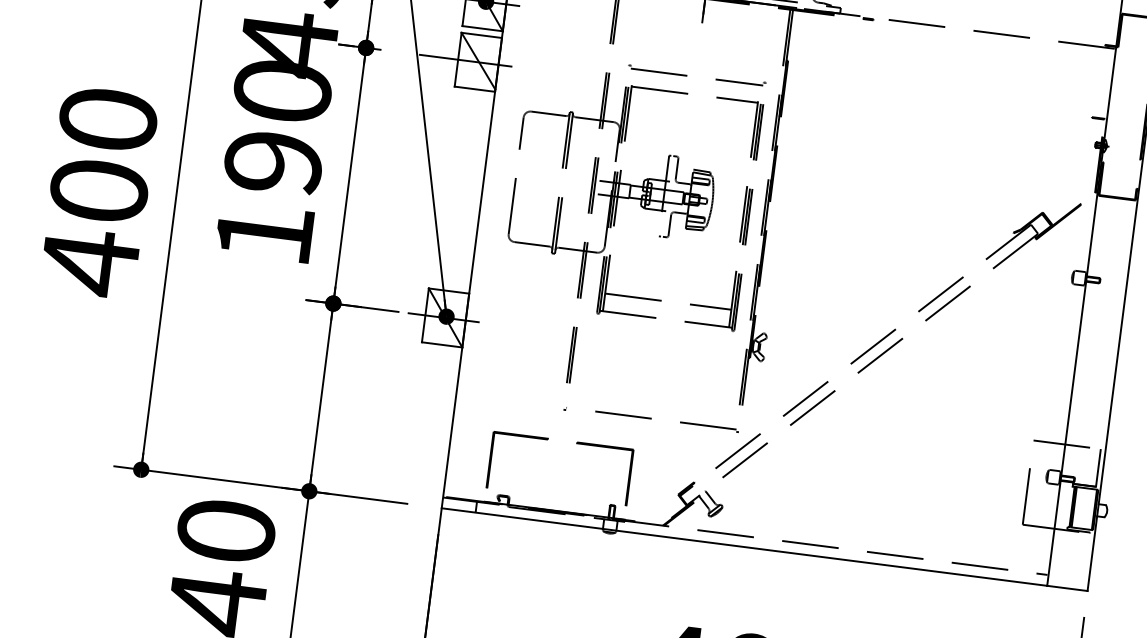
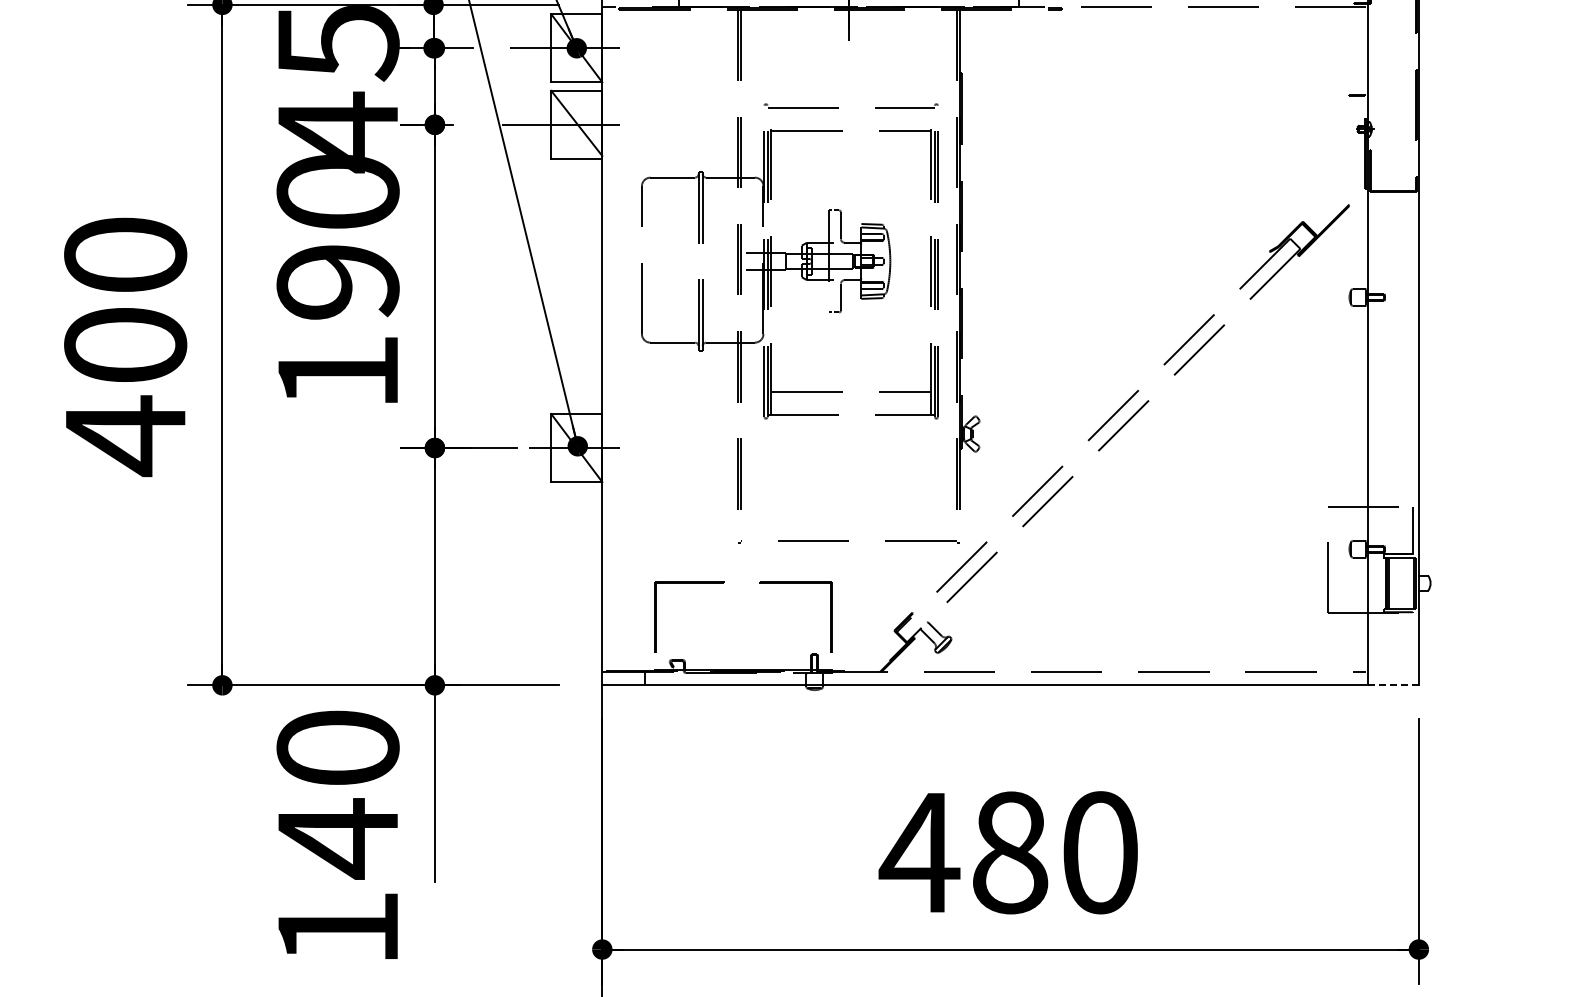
line: (1067, 588) -> (1393, 685), solid -> dashed

